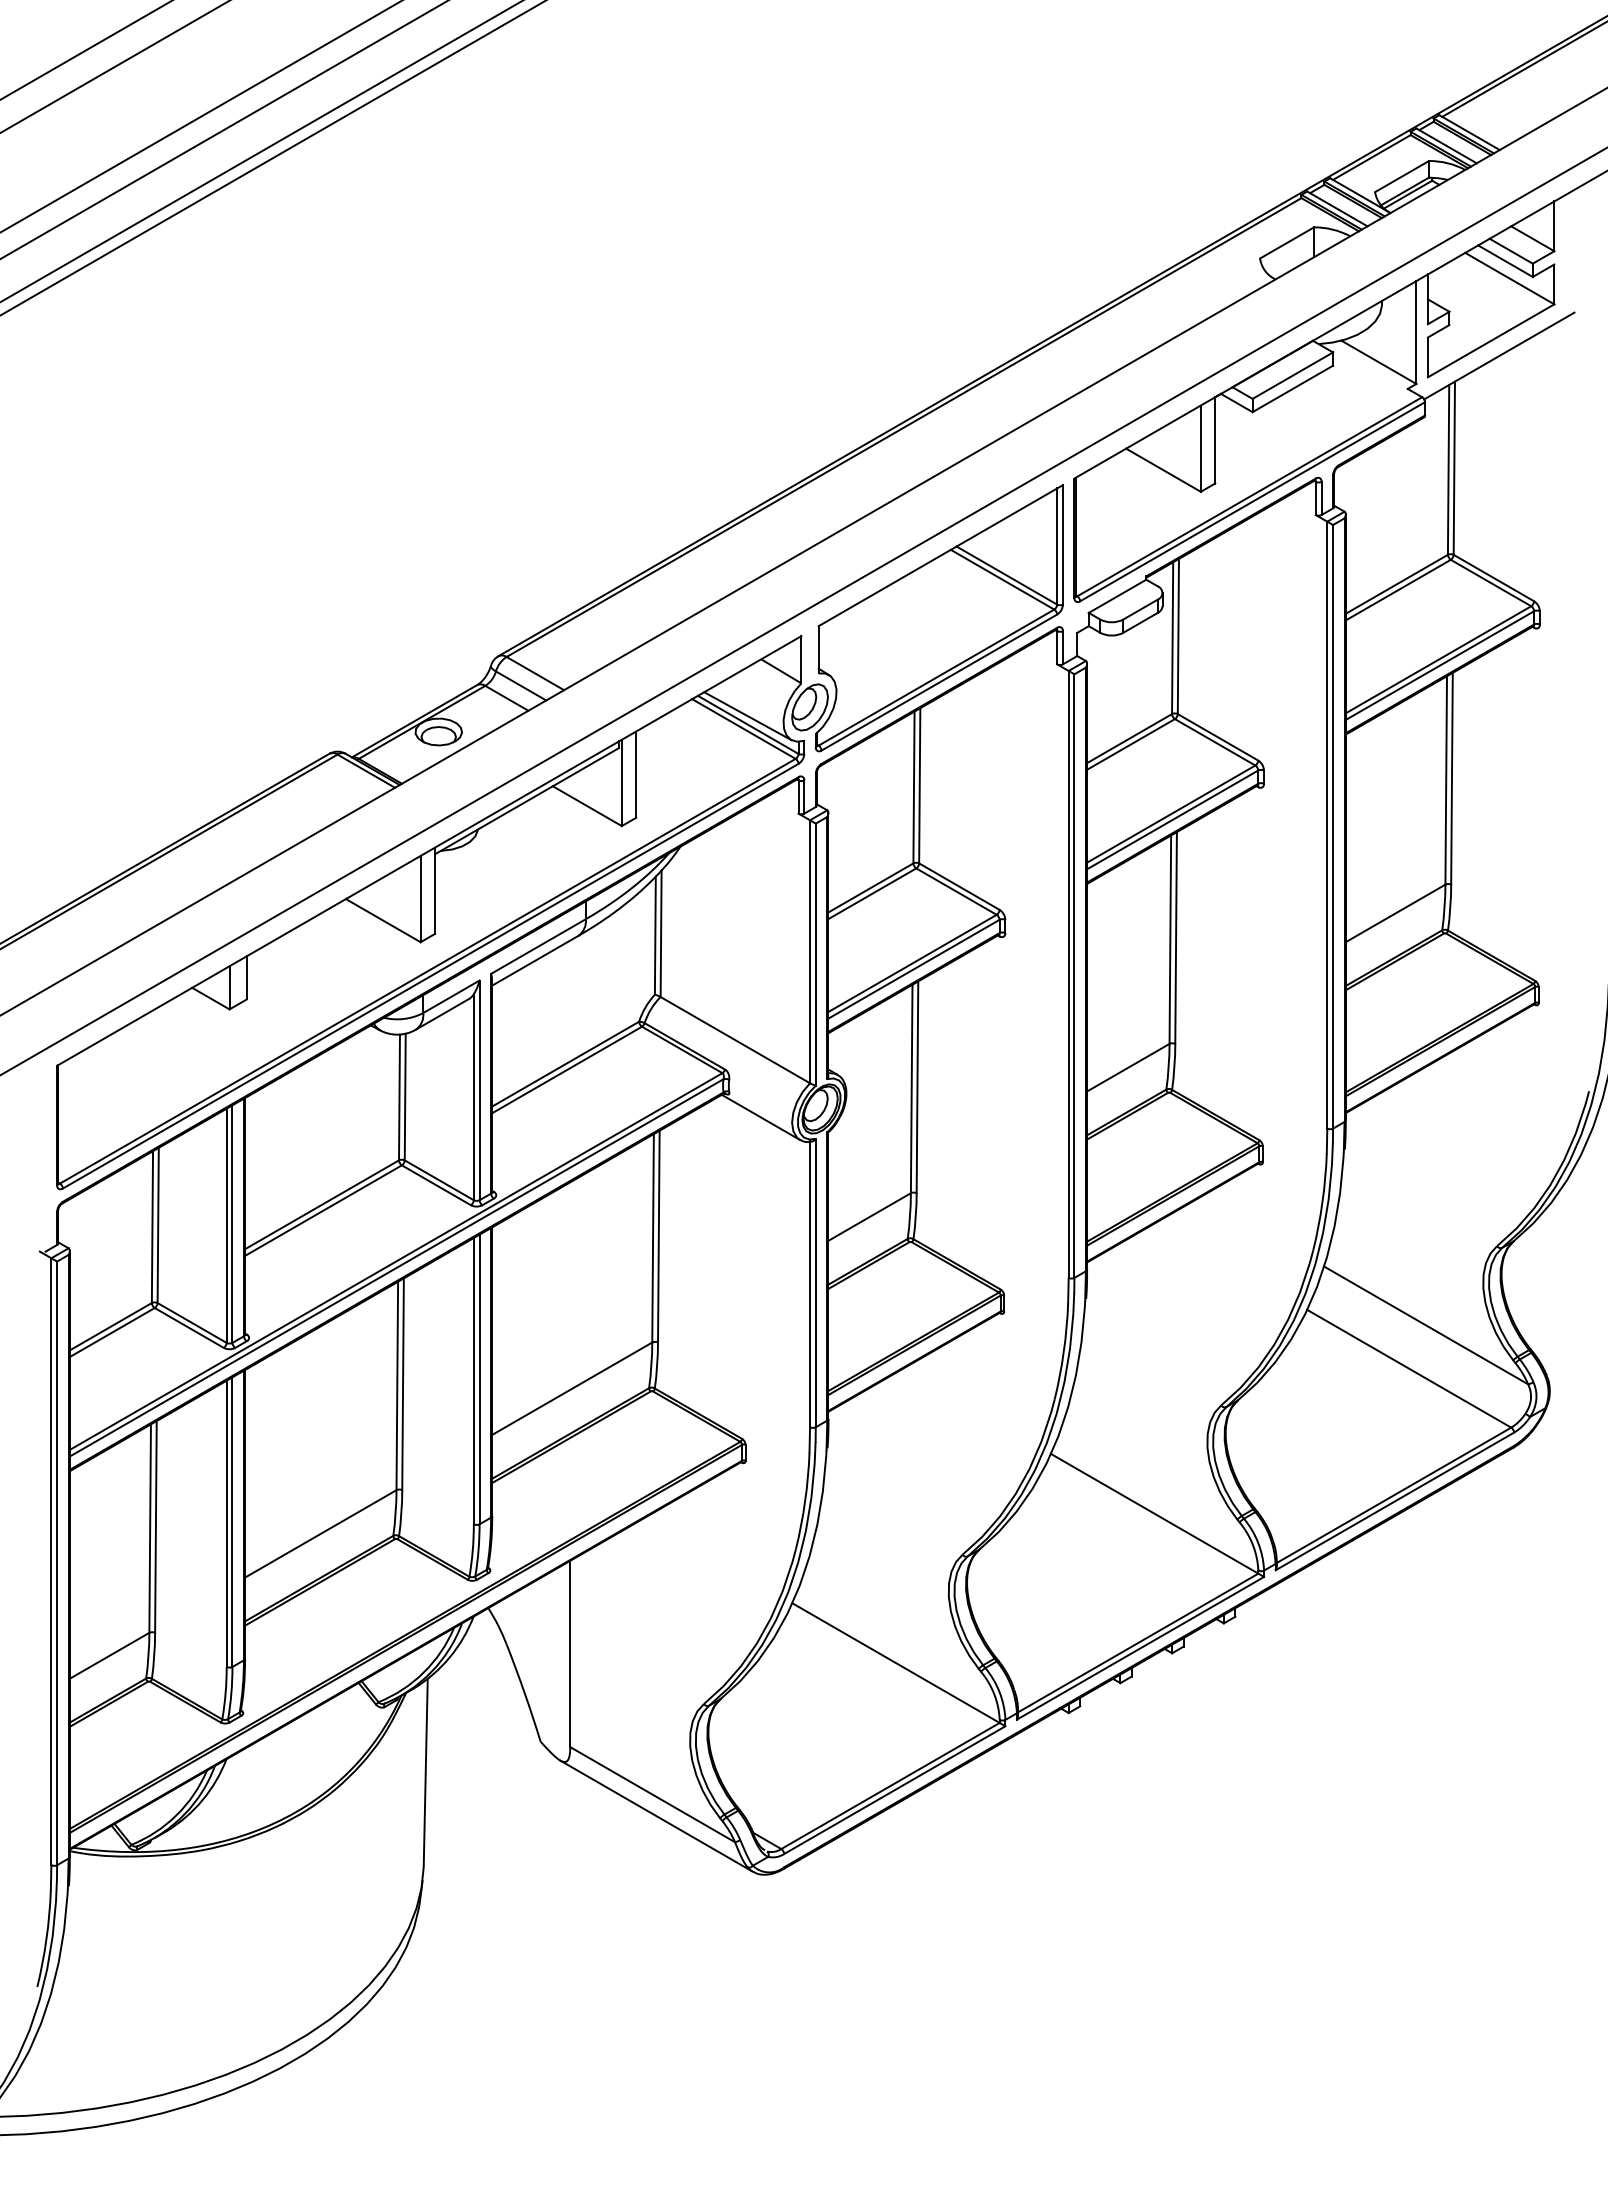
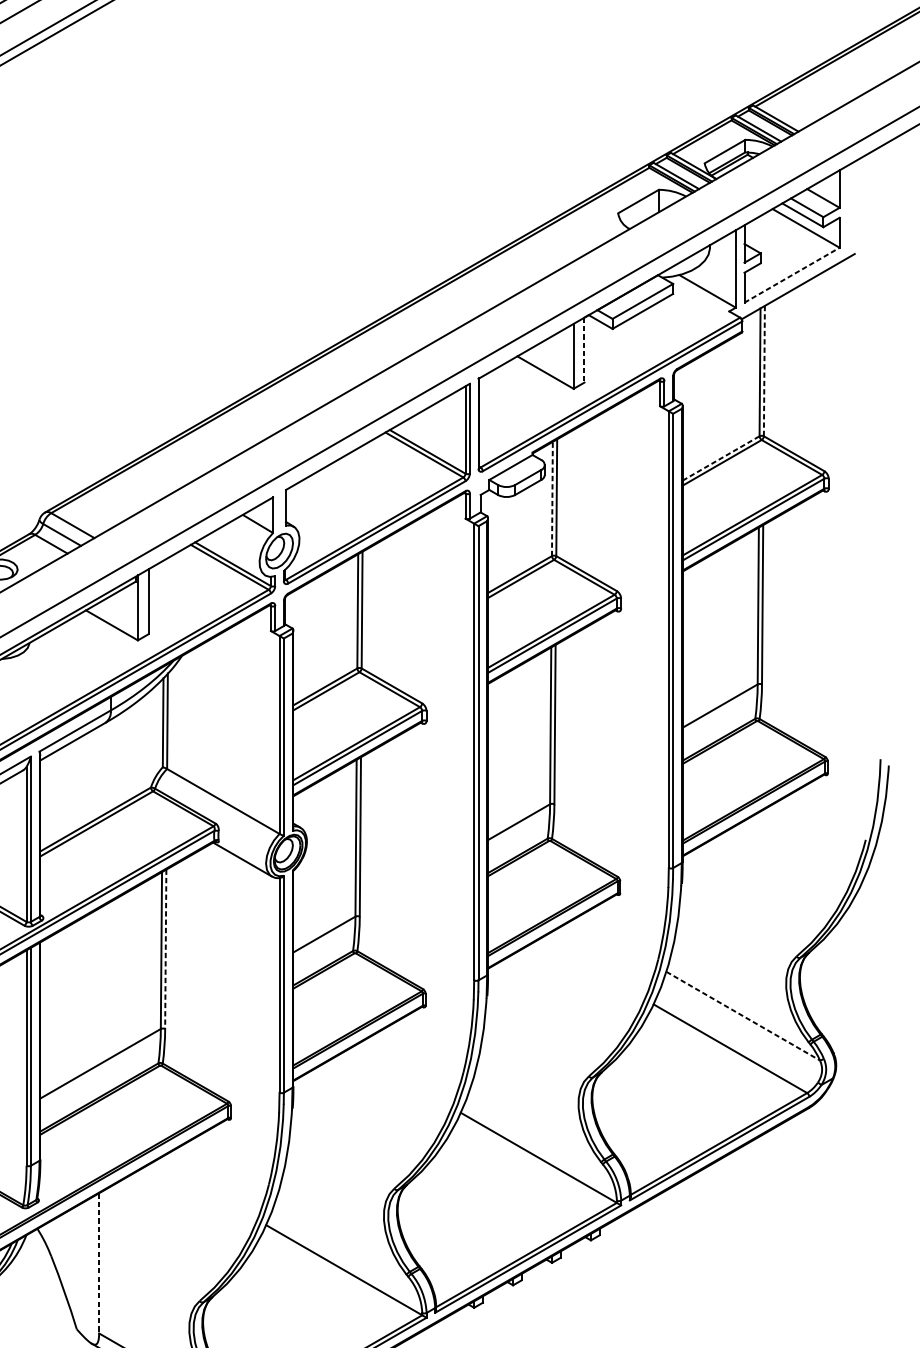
line: (1491, 340) -> (792, 274), solid -> dashed
line: (1215, 440) -> (584, 350), solid -> dashed
line: (1454, 468) -> (764, 371), solid -> dashed
line: (1396, 584) -> (720, 458), solid -> dashed
line: (1172, 638) -> (552, 499), solid -> dashed
line: (747, 716) -> (232, 557), removed
line: (658, 1236) -> (165, 949), solid -> dashed
line: (1426, 1325) -> (743, 1016), solid -> dashed
line: (570, 1654) -> (99, 1263), solid -> dashed

